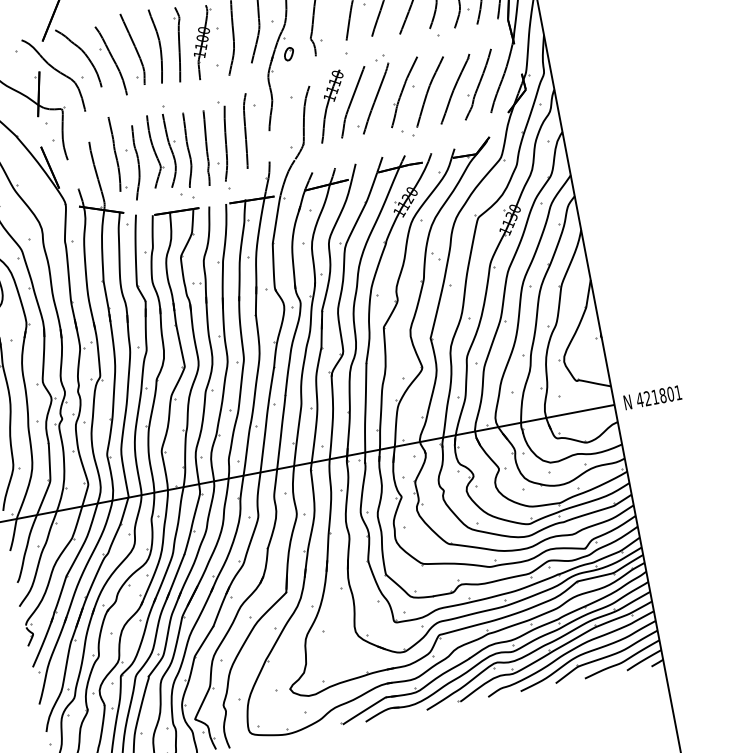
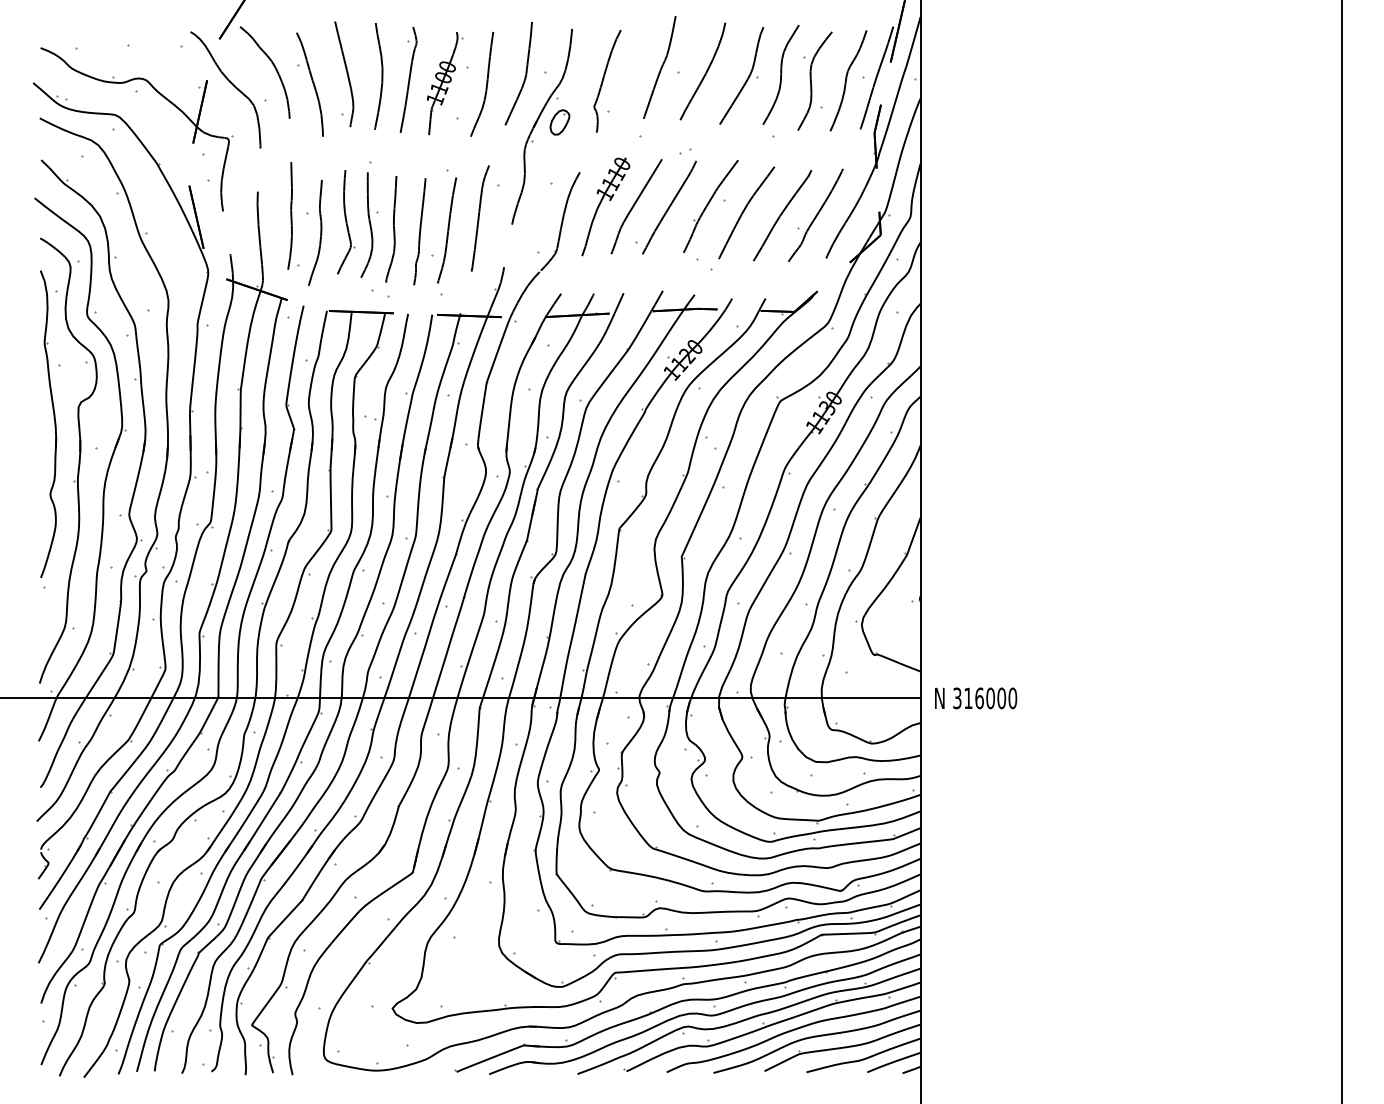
part: (288, 54) -> (559, 122), size x1.43
text: (658, 396) -> (984, 698), 421801 -> 316000

